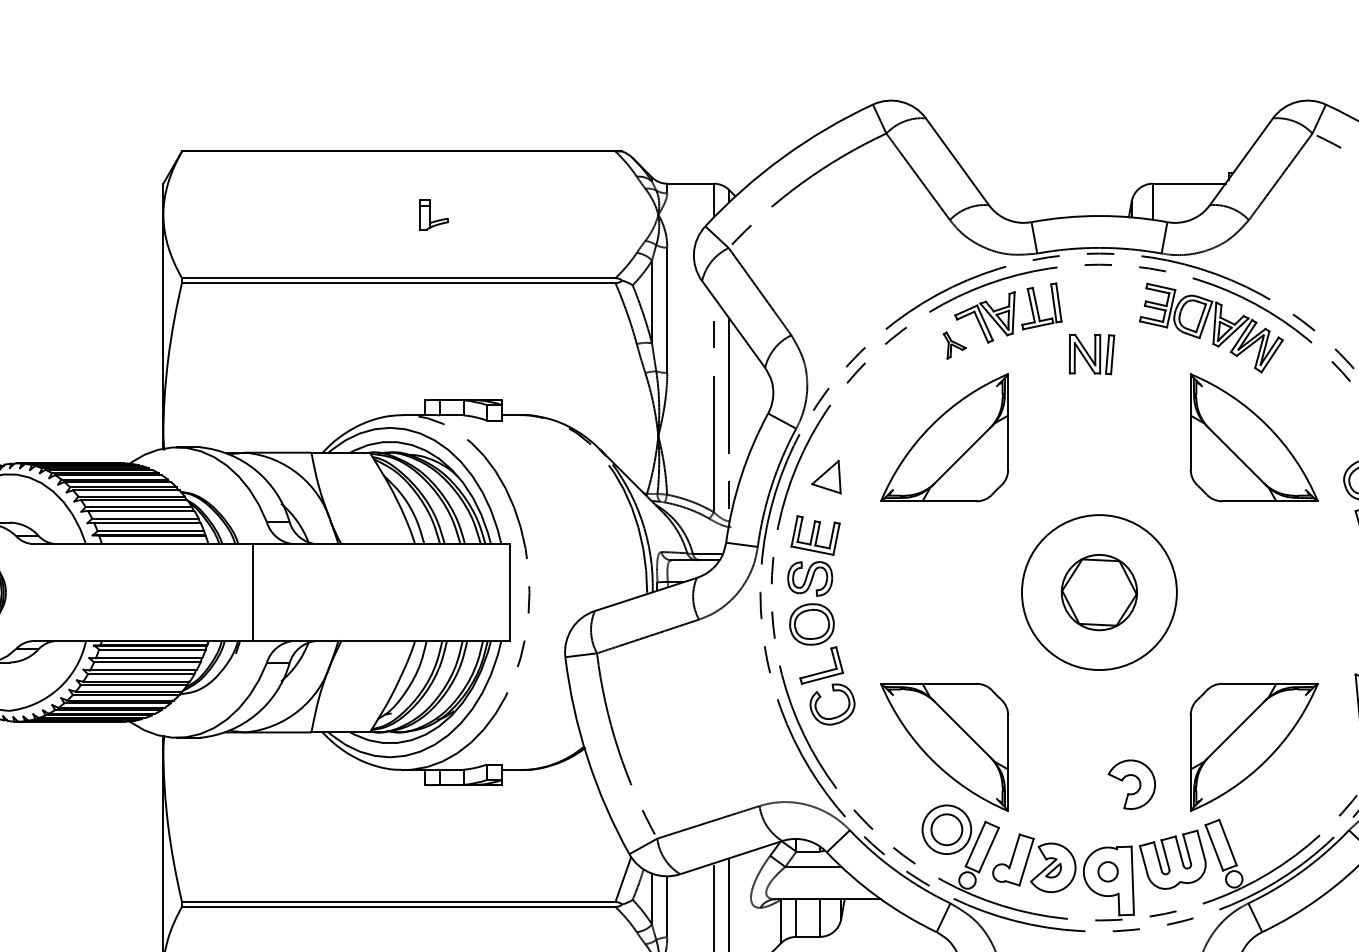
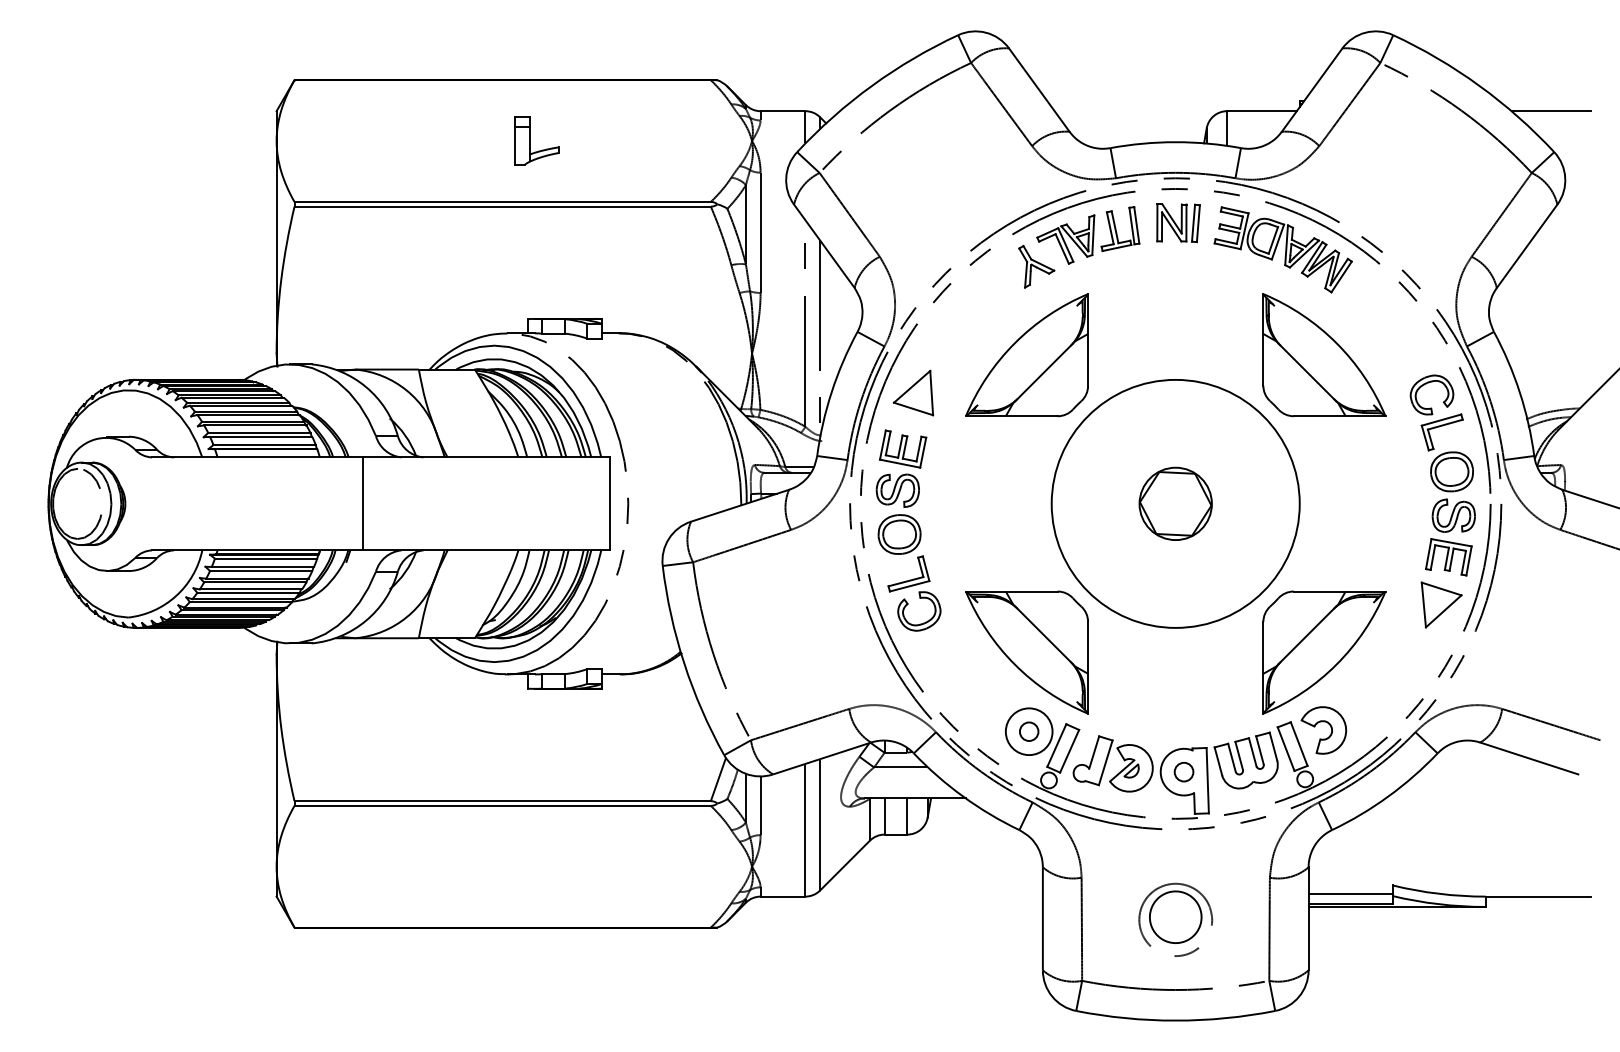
part: (433, 214) -> (536, 140), size x1.67
part: (954, 345) -> (1036, 266), size x1.67
part: (1091, 354) -> (1178, 223), moved
part: (826, 476) -> (913, 392), size x1.43
circle: (1099, 592) -> (1175, 503), size x1.67
part: (1138, 781) -> (1330, 727), moved
circle: (946, 829) -> (1028, 731), size x0.62

